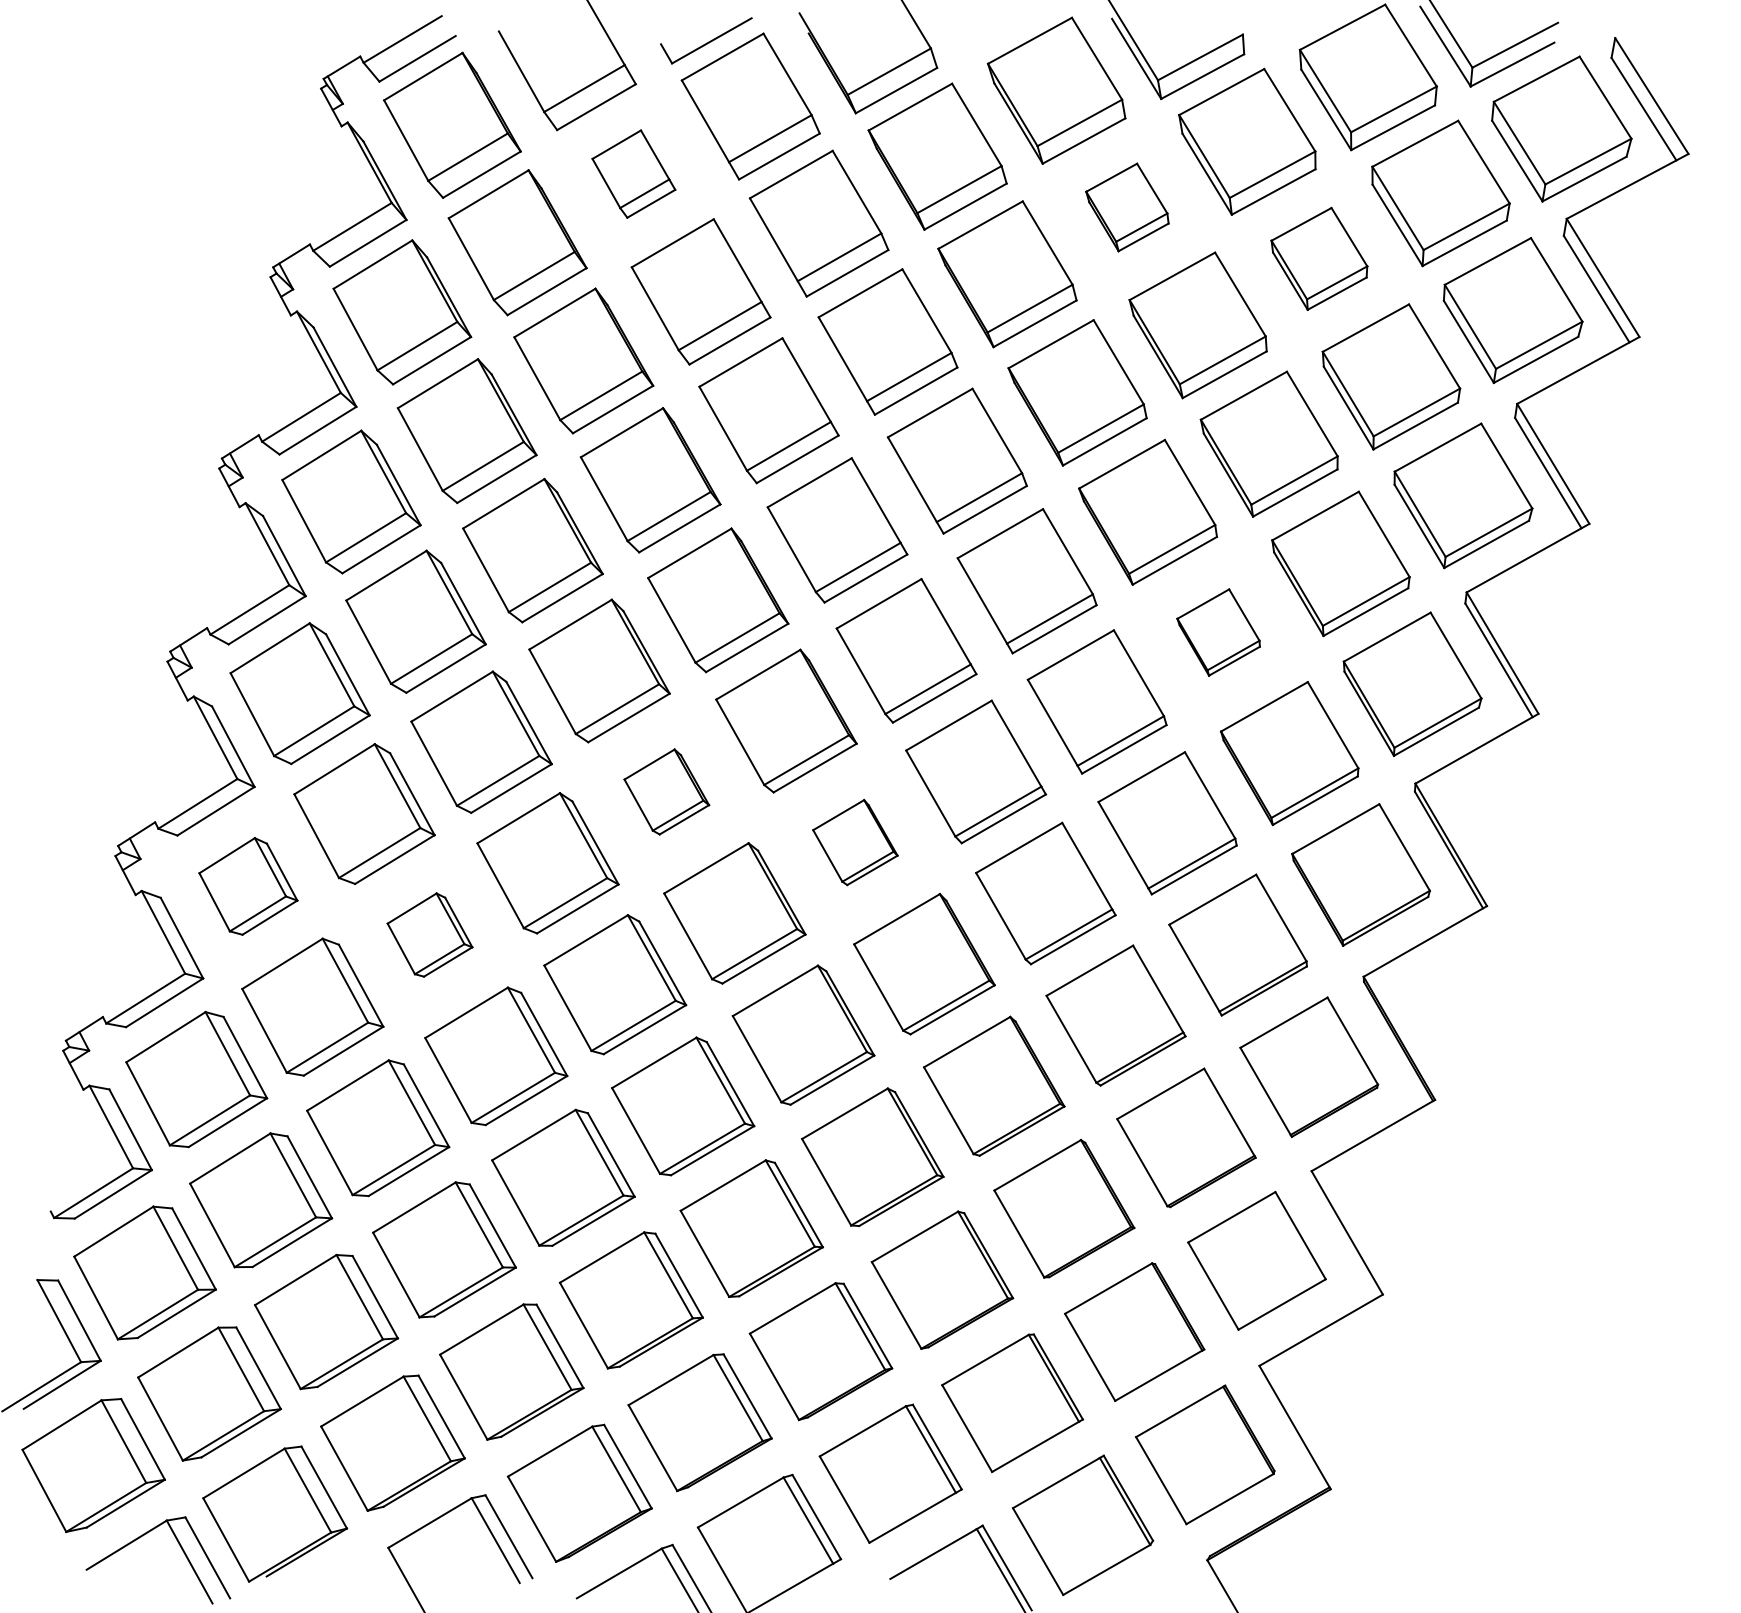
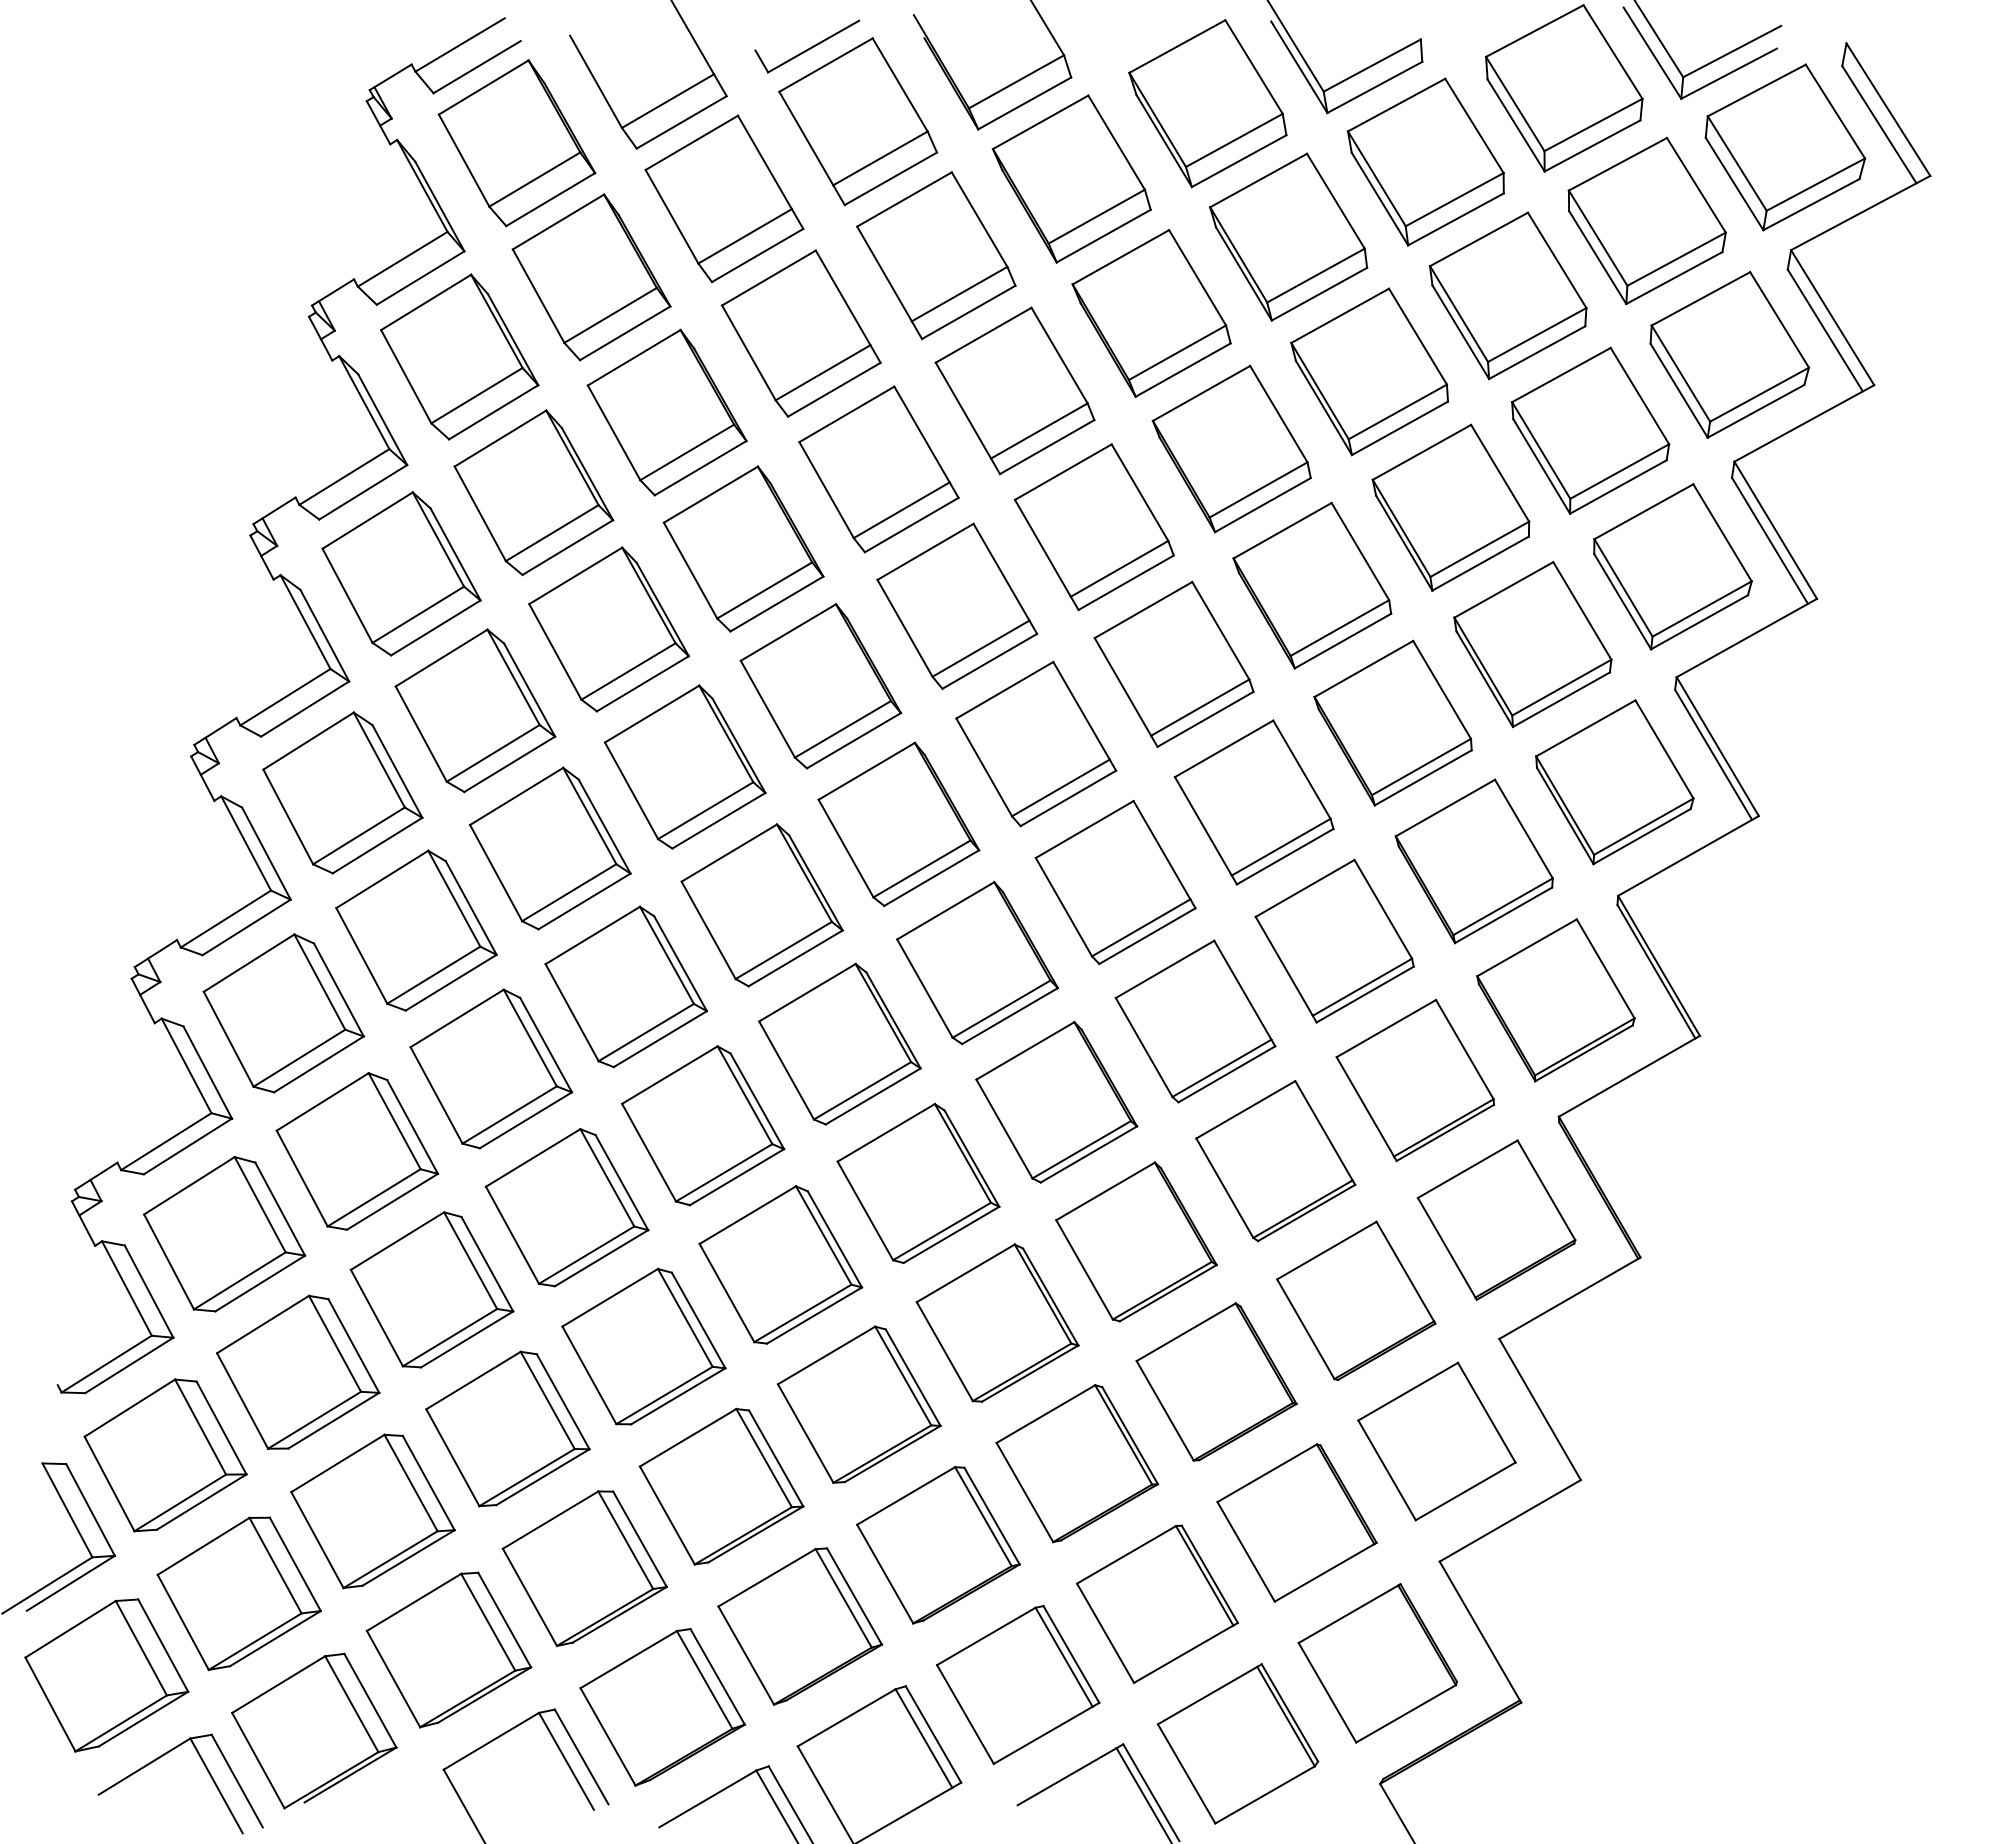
part: (633, 173) -> (724, 198), size x1.67
part: (1127, 206) -> (1288, 236), size x1.67
part: (1319, 258) -> (1508, 295), size x1.43
part: (1218, 632) -> (1392, 722), size x1.67
part: (666, 792) -> (761, 905), size x1.67
part: (855, 842) -> (977, 963), size x1.67
part: (248, 886) -> (283, 1013), size x1.43
part: (430, 934) -> (491, 1068), size x1.67

